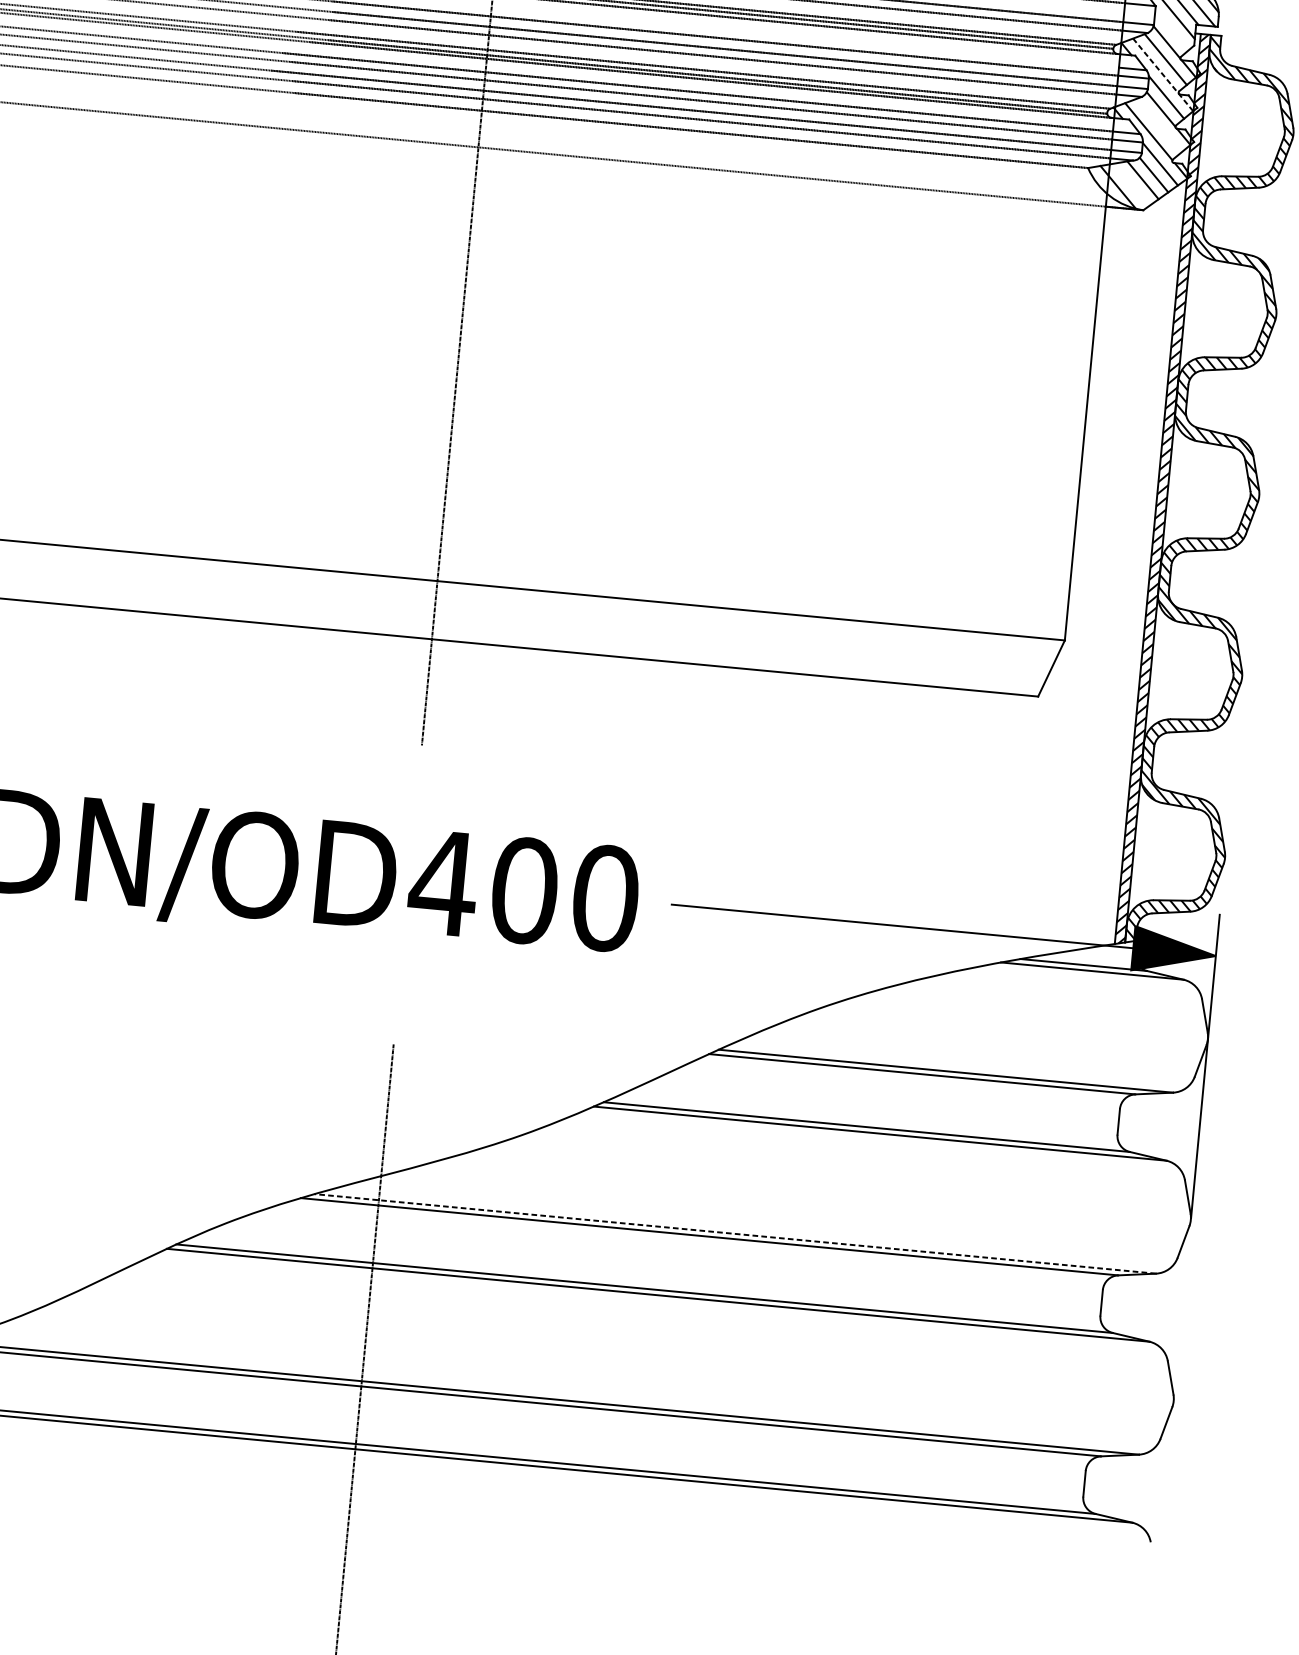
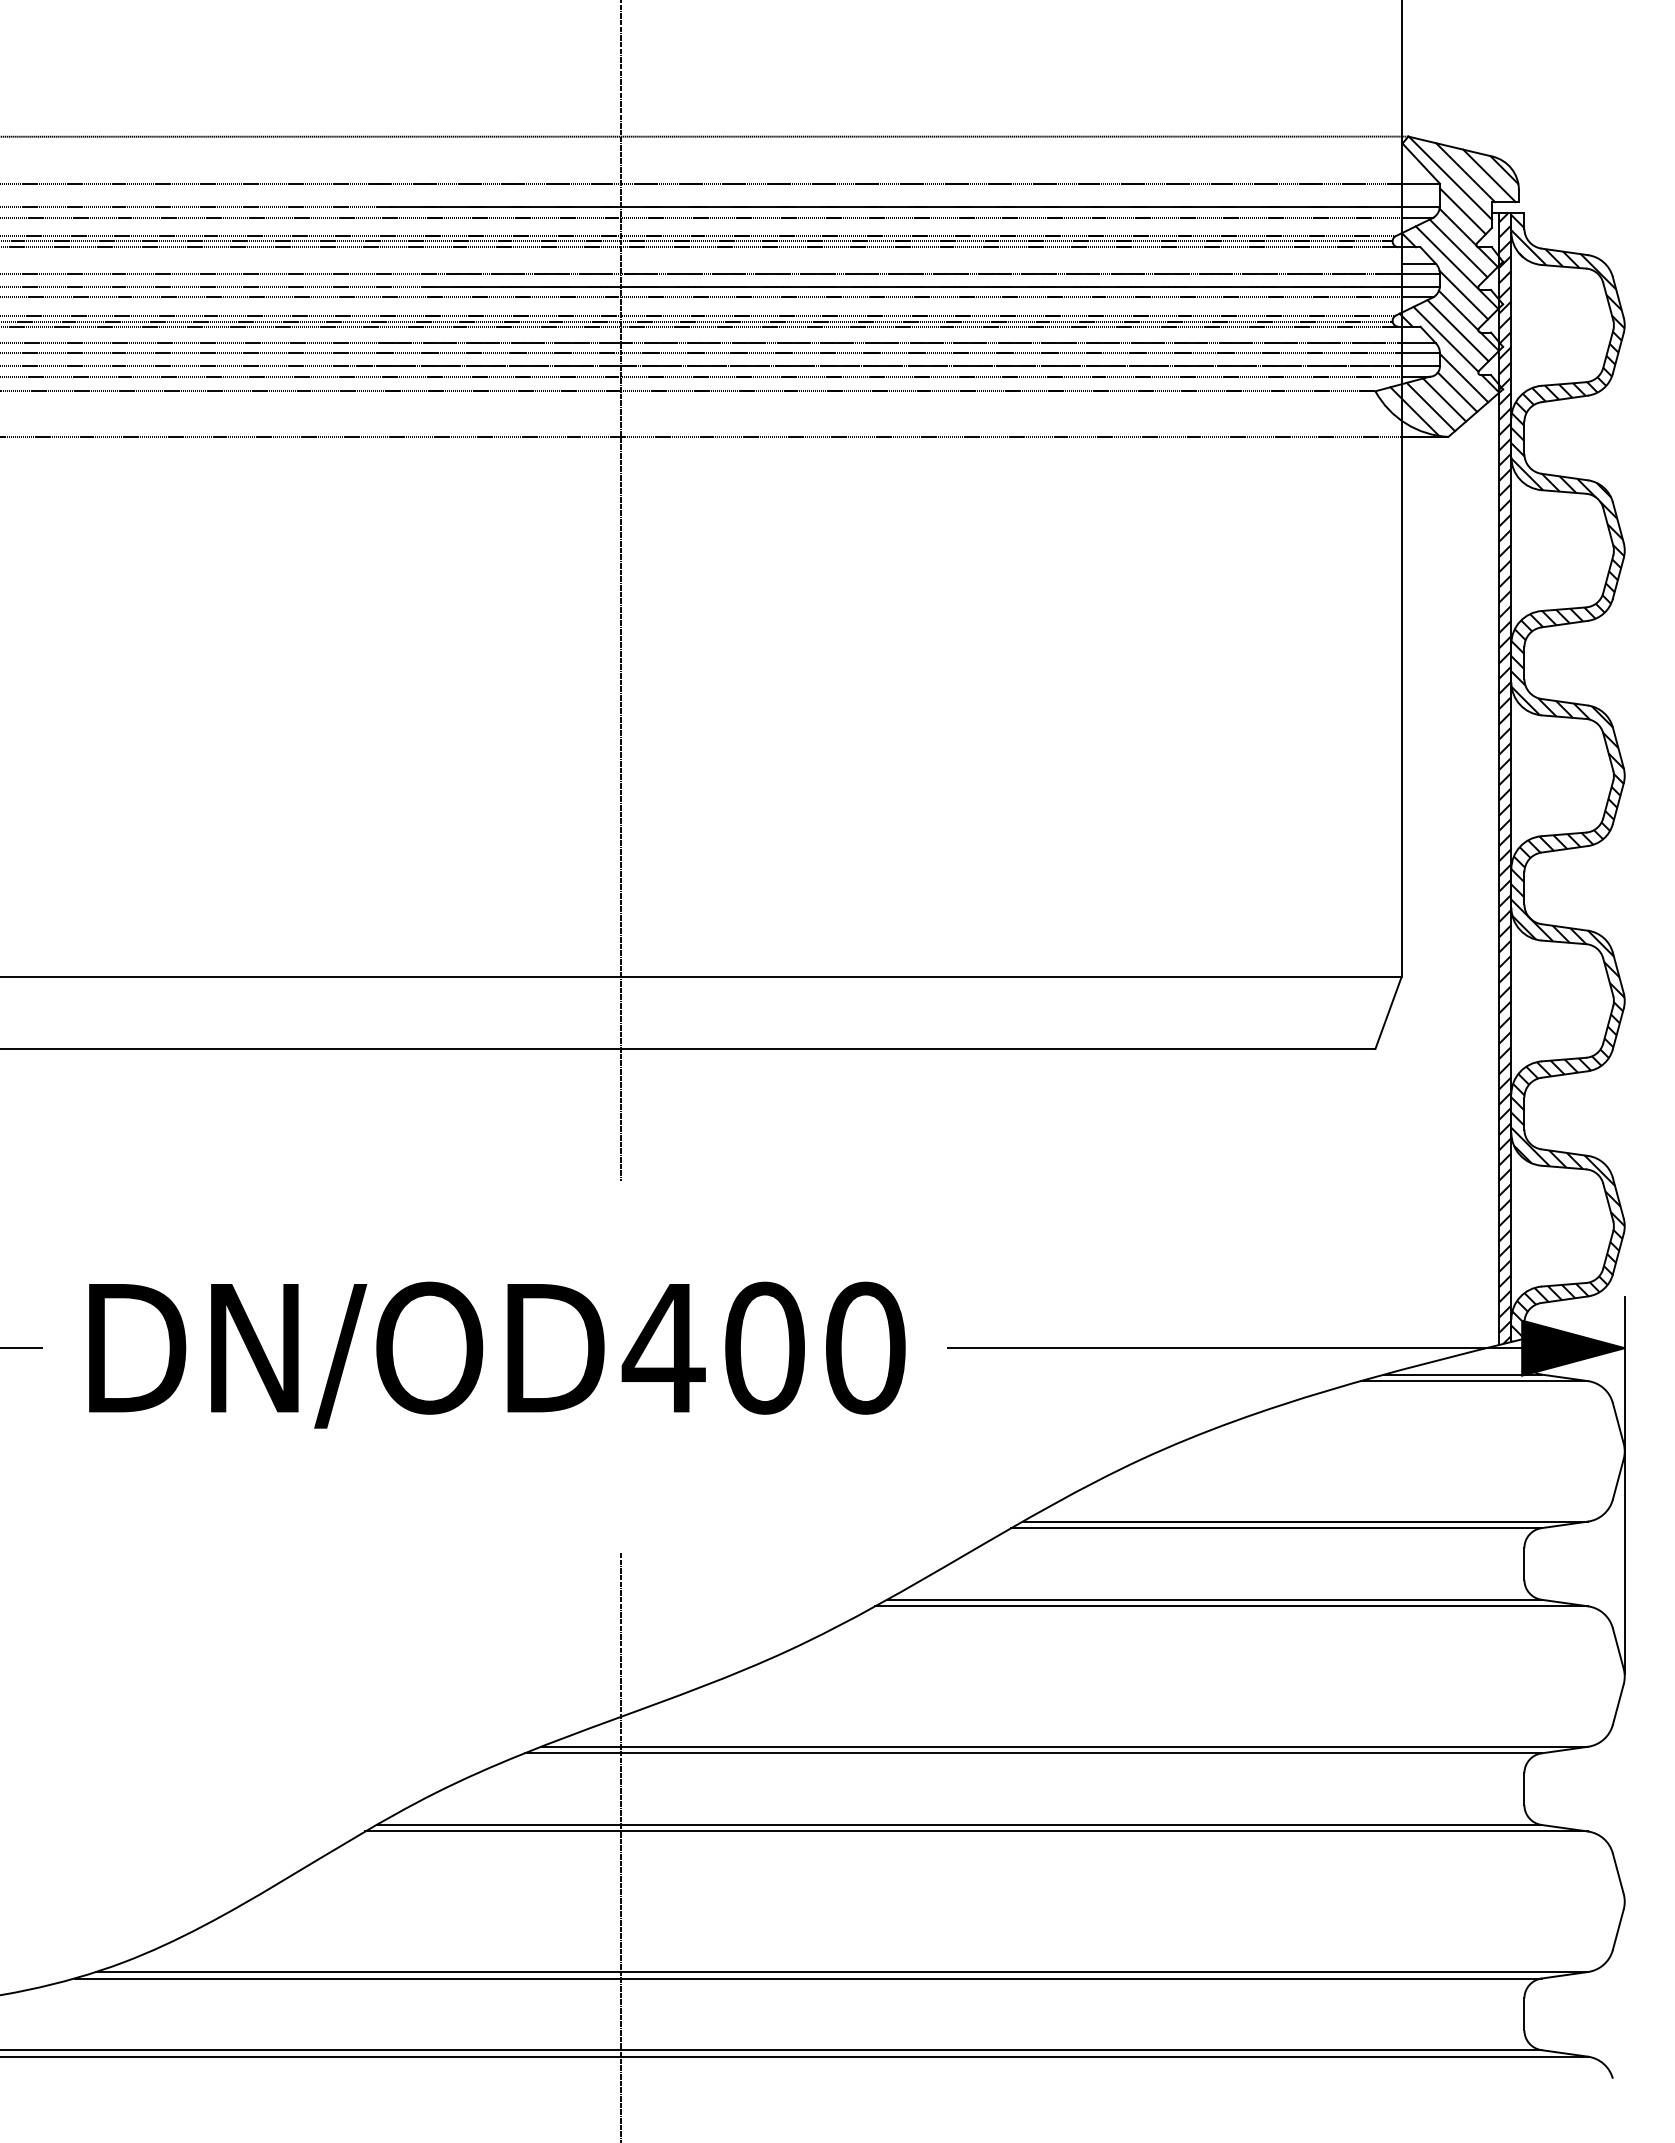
line: (1171, 30) -> (1462, 211), added
line: (1162, 74) -> (1456, 267), dashed -> solid
line: (1158, 125) -> (1457, 330), added
line: (1131, 184) -> (1430, 406), added
line: (735, 1233) -> (1064, 1746), dashed -> solid

